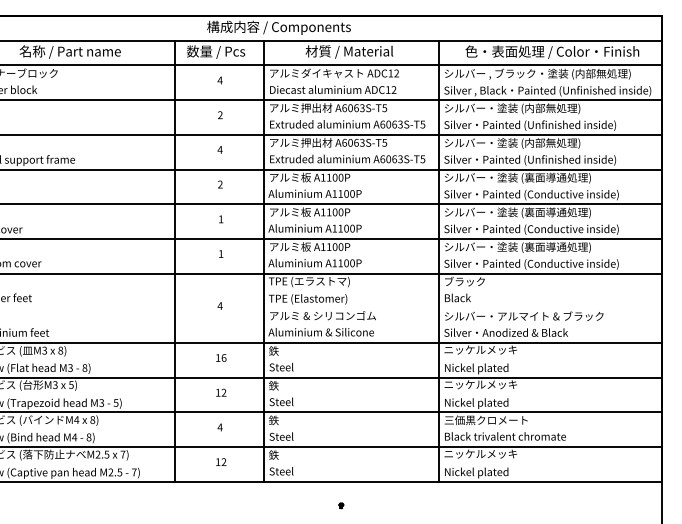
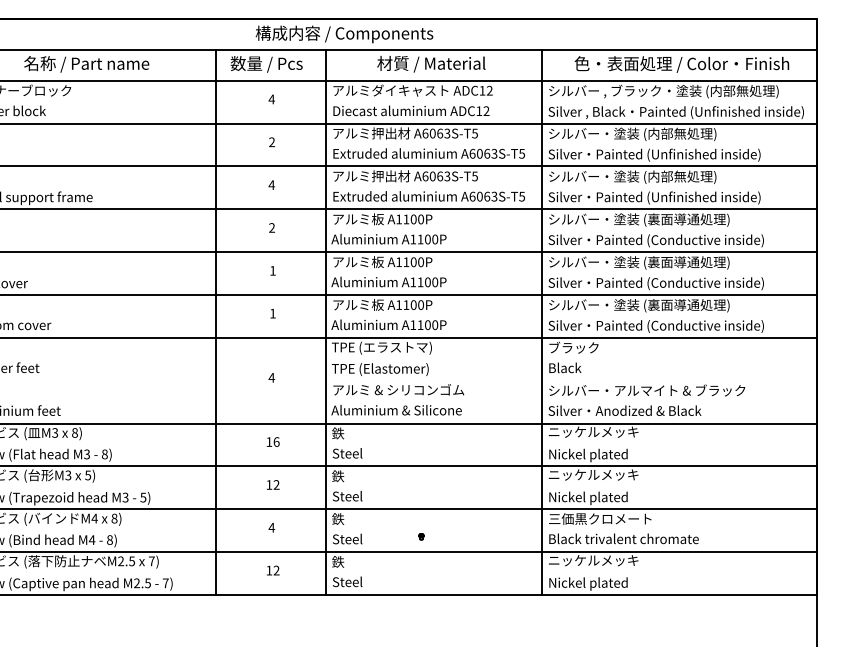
part: (341, 505) -> (421, 536), moved

